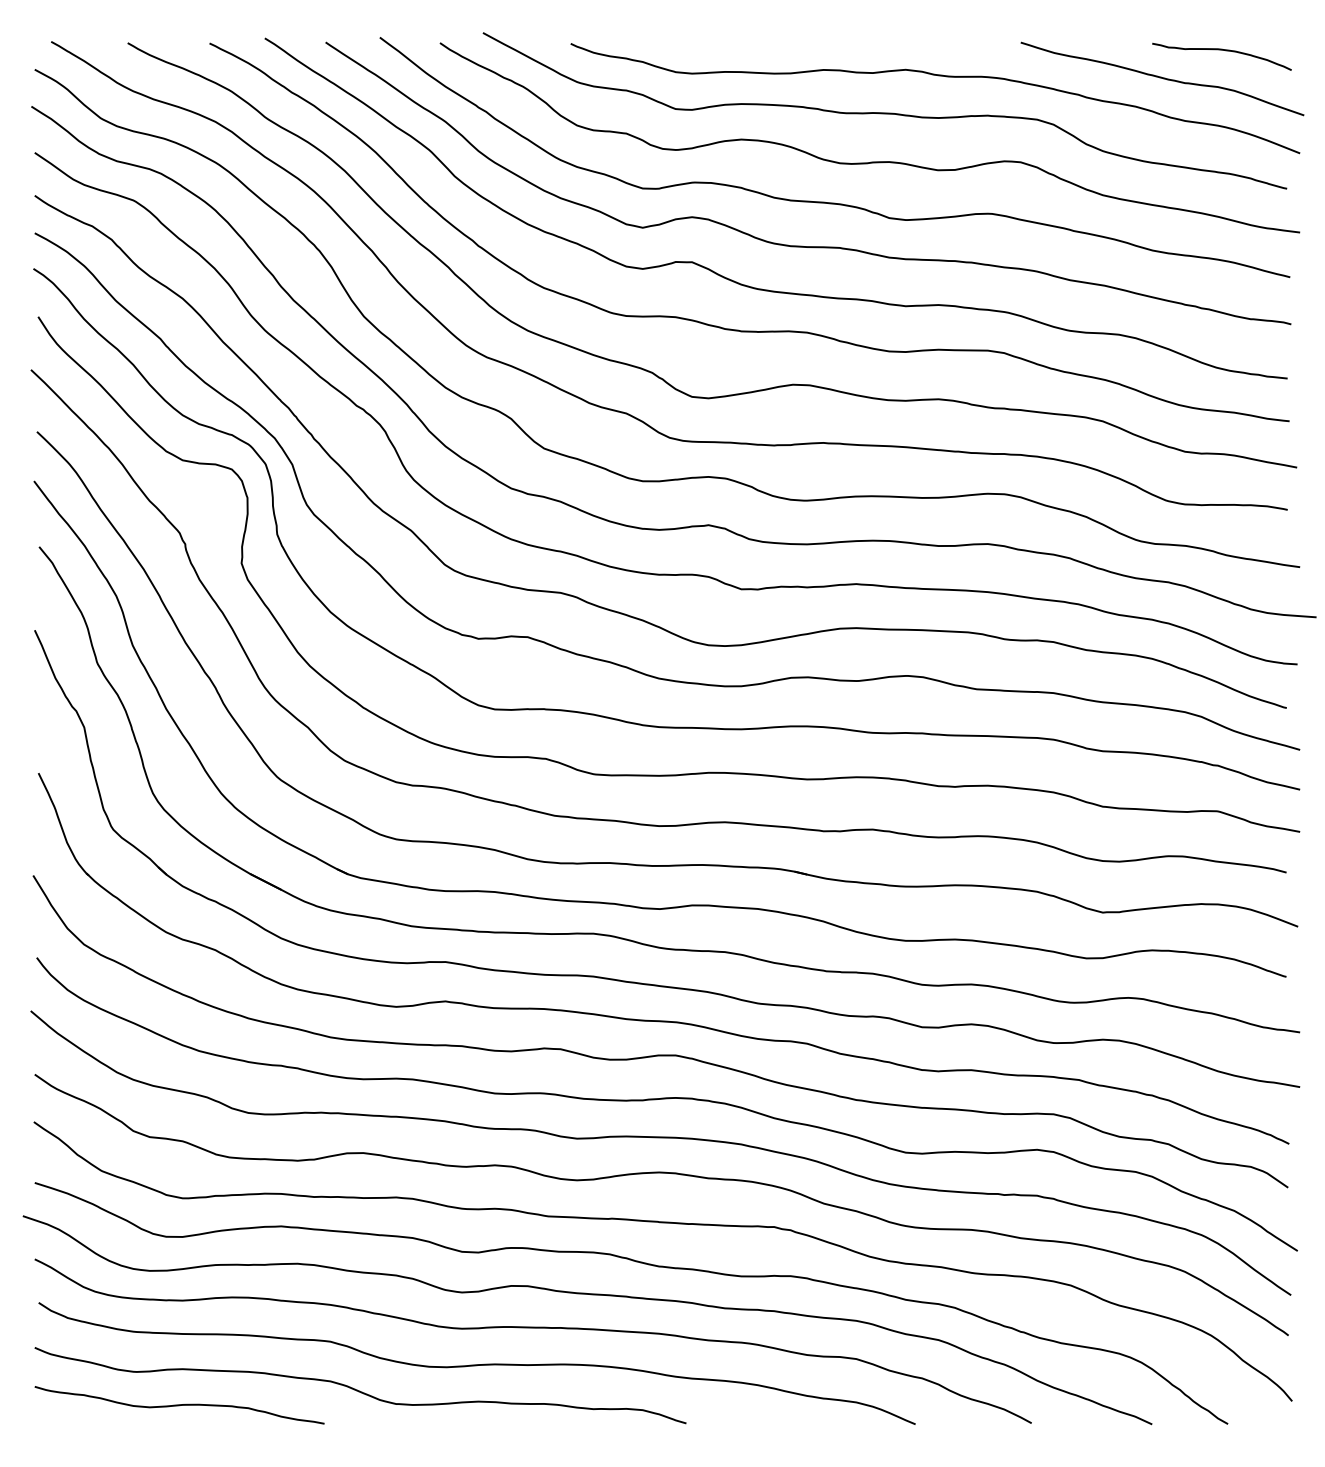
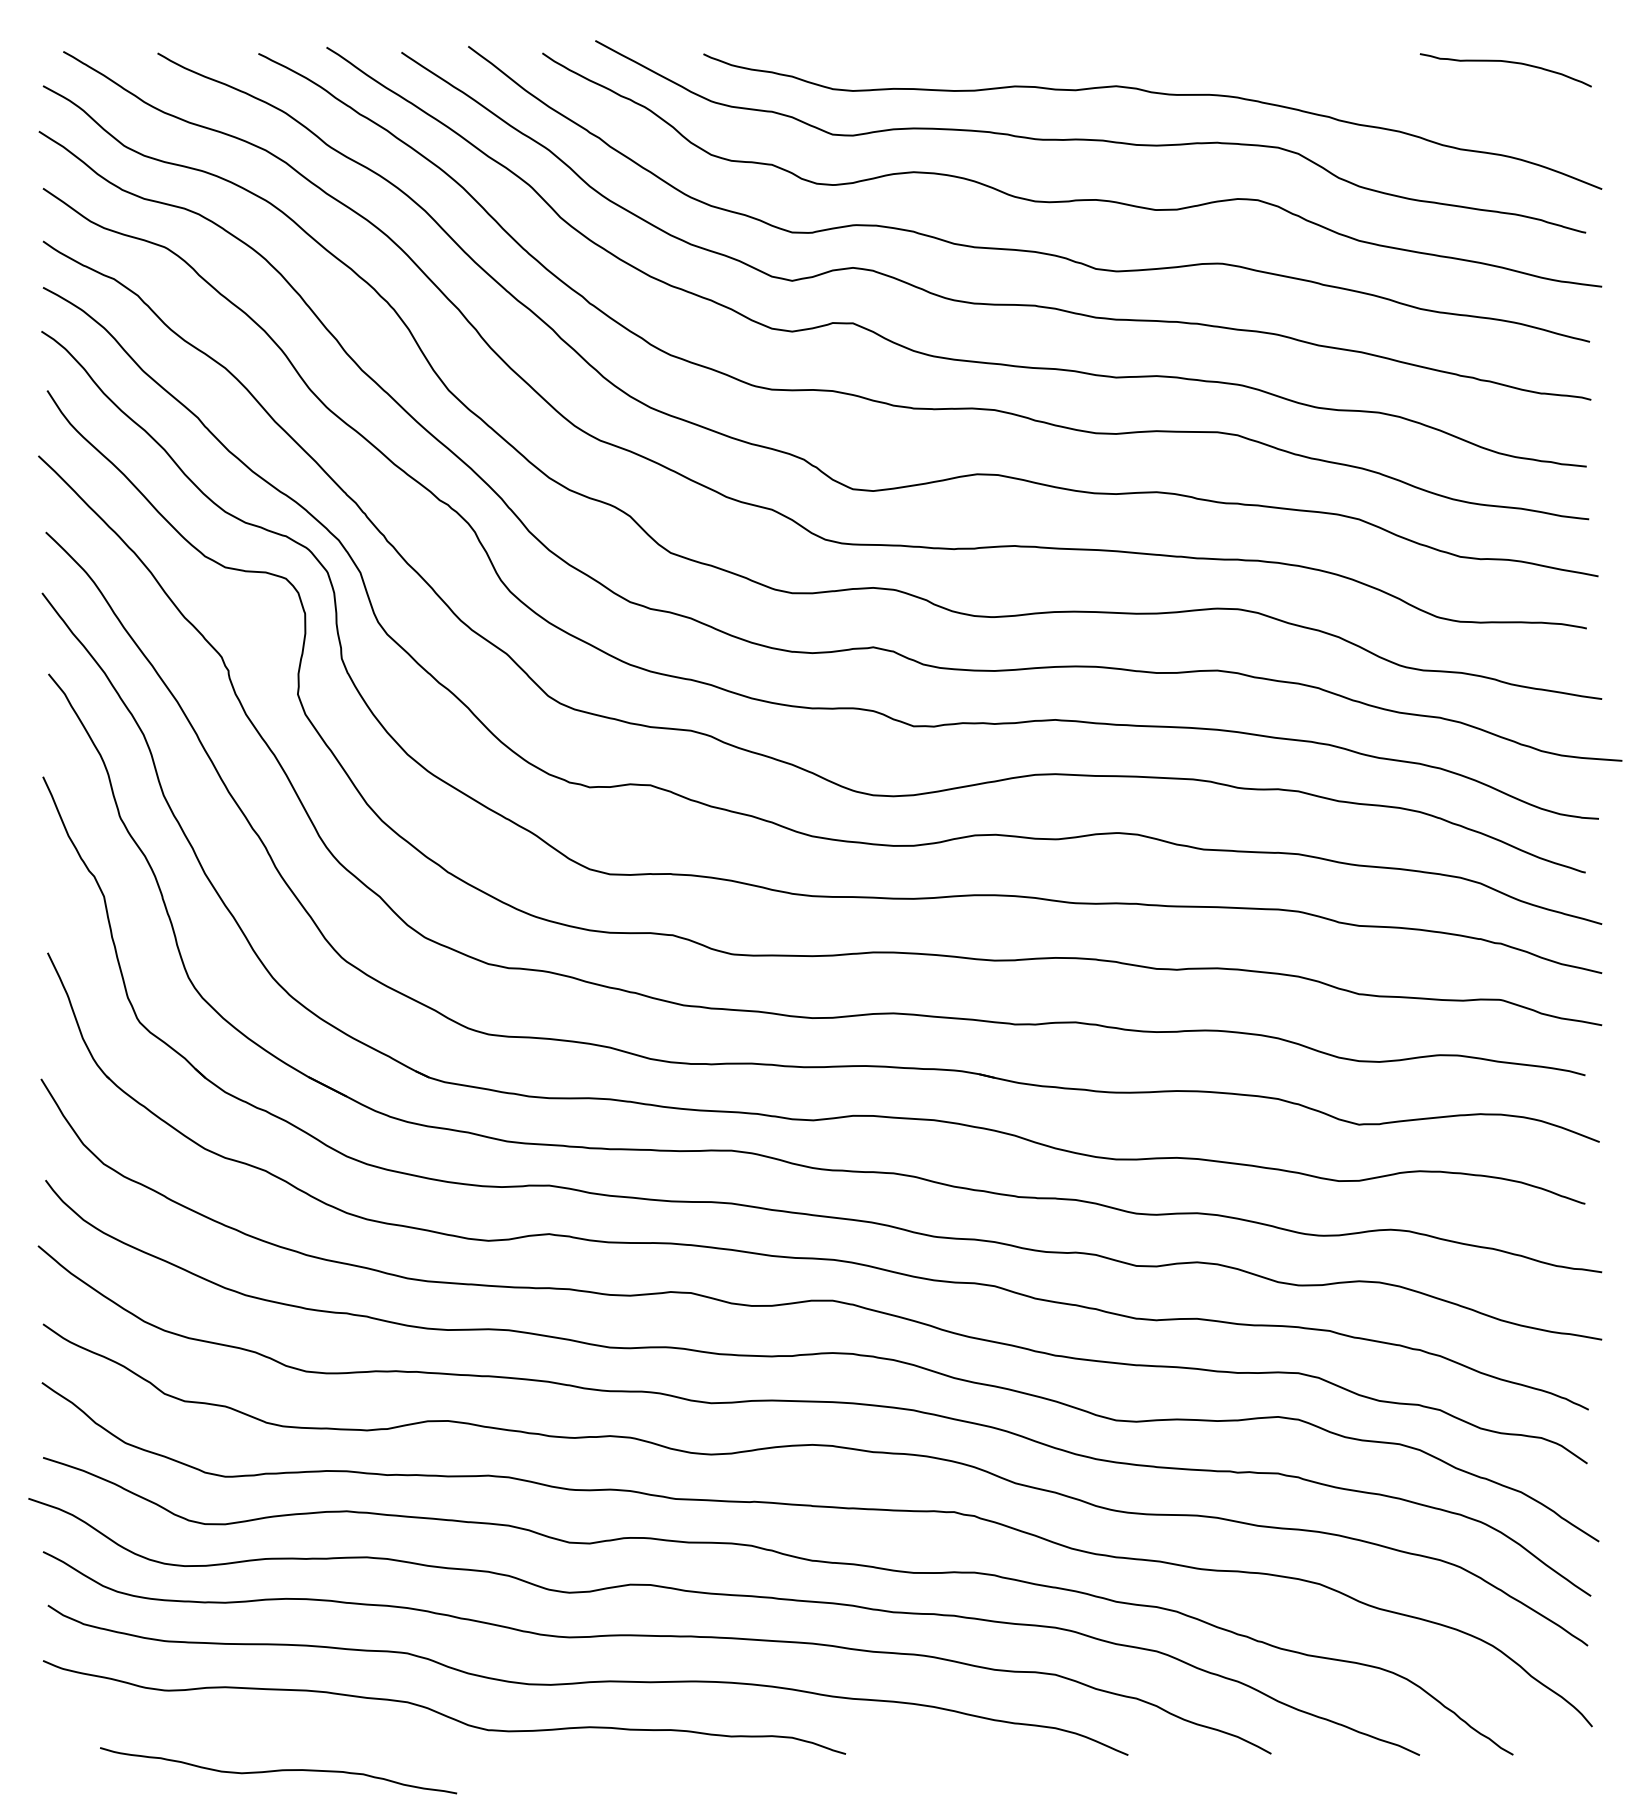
curve: (1162, 78) -> (1432, 97), removed
curve: (179, 1405) -> (278, 1770), moved

